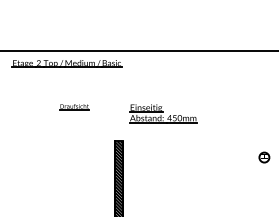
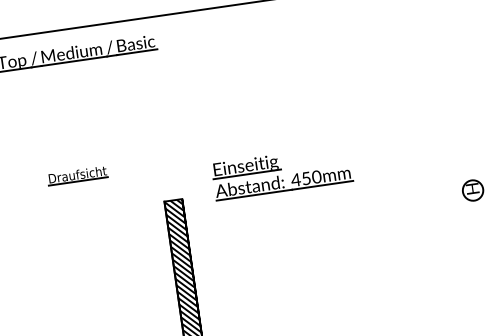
part: (74, 107) -> (77, 176), moved
part: (163, 113) -> (282, 172), moved

